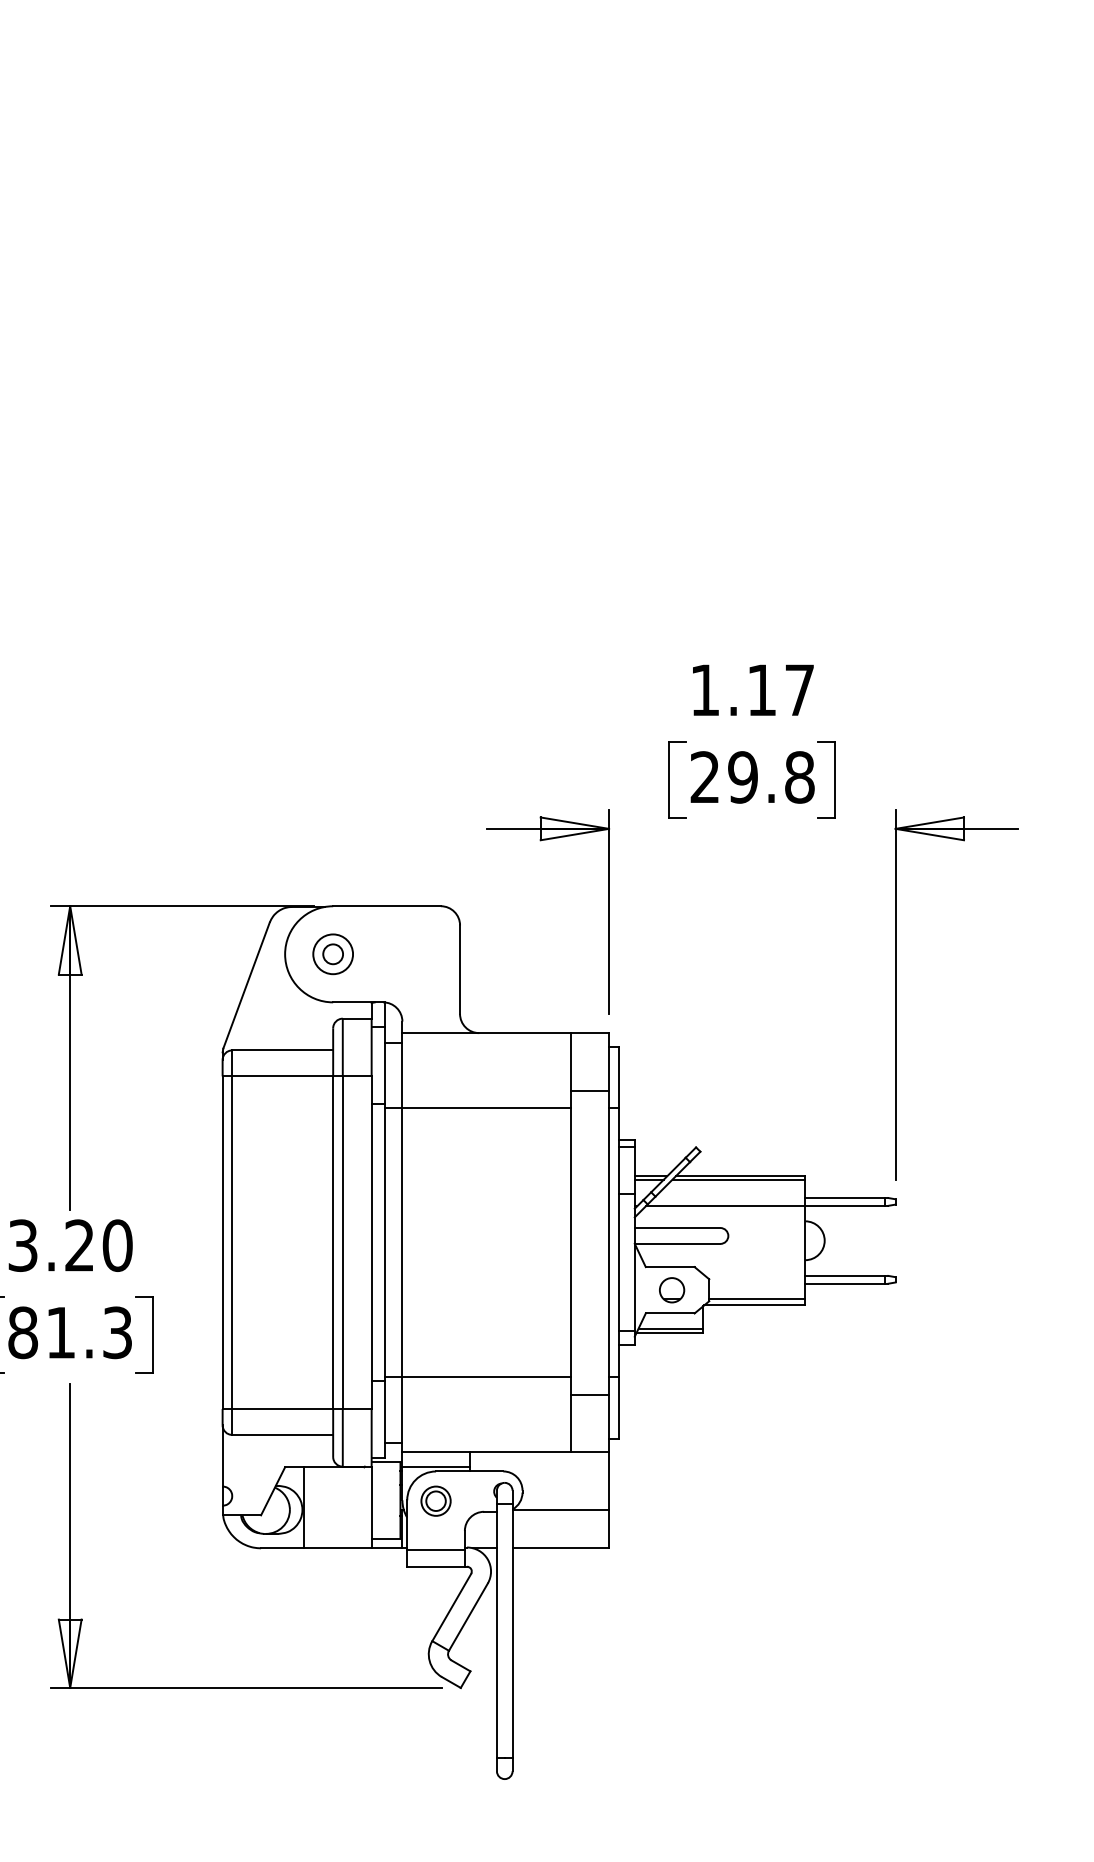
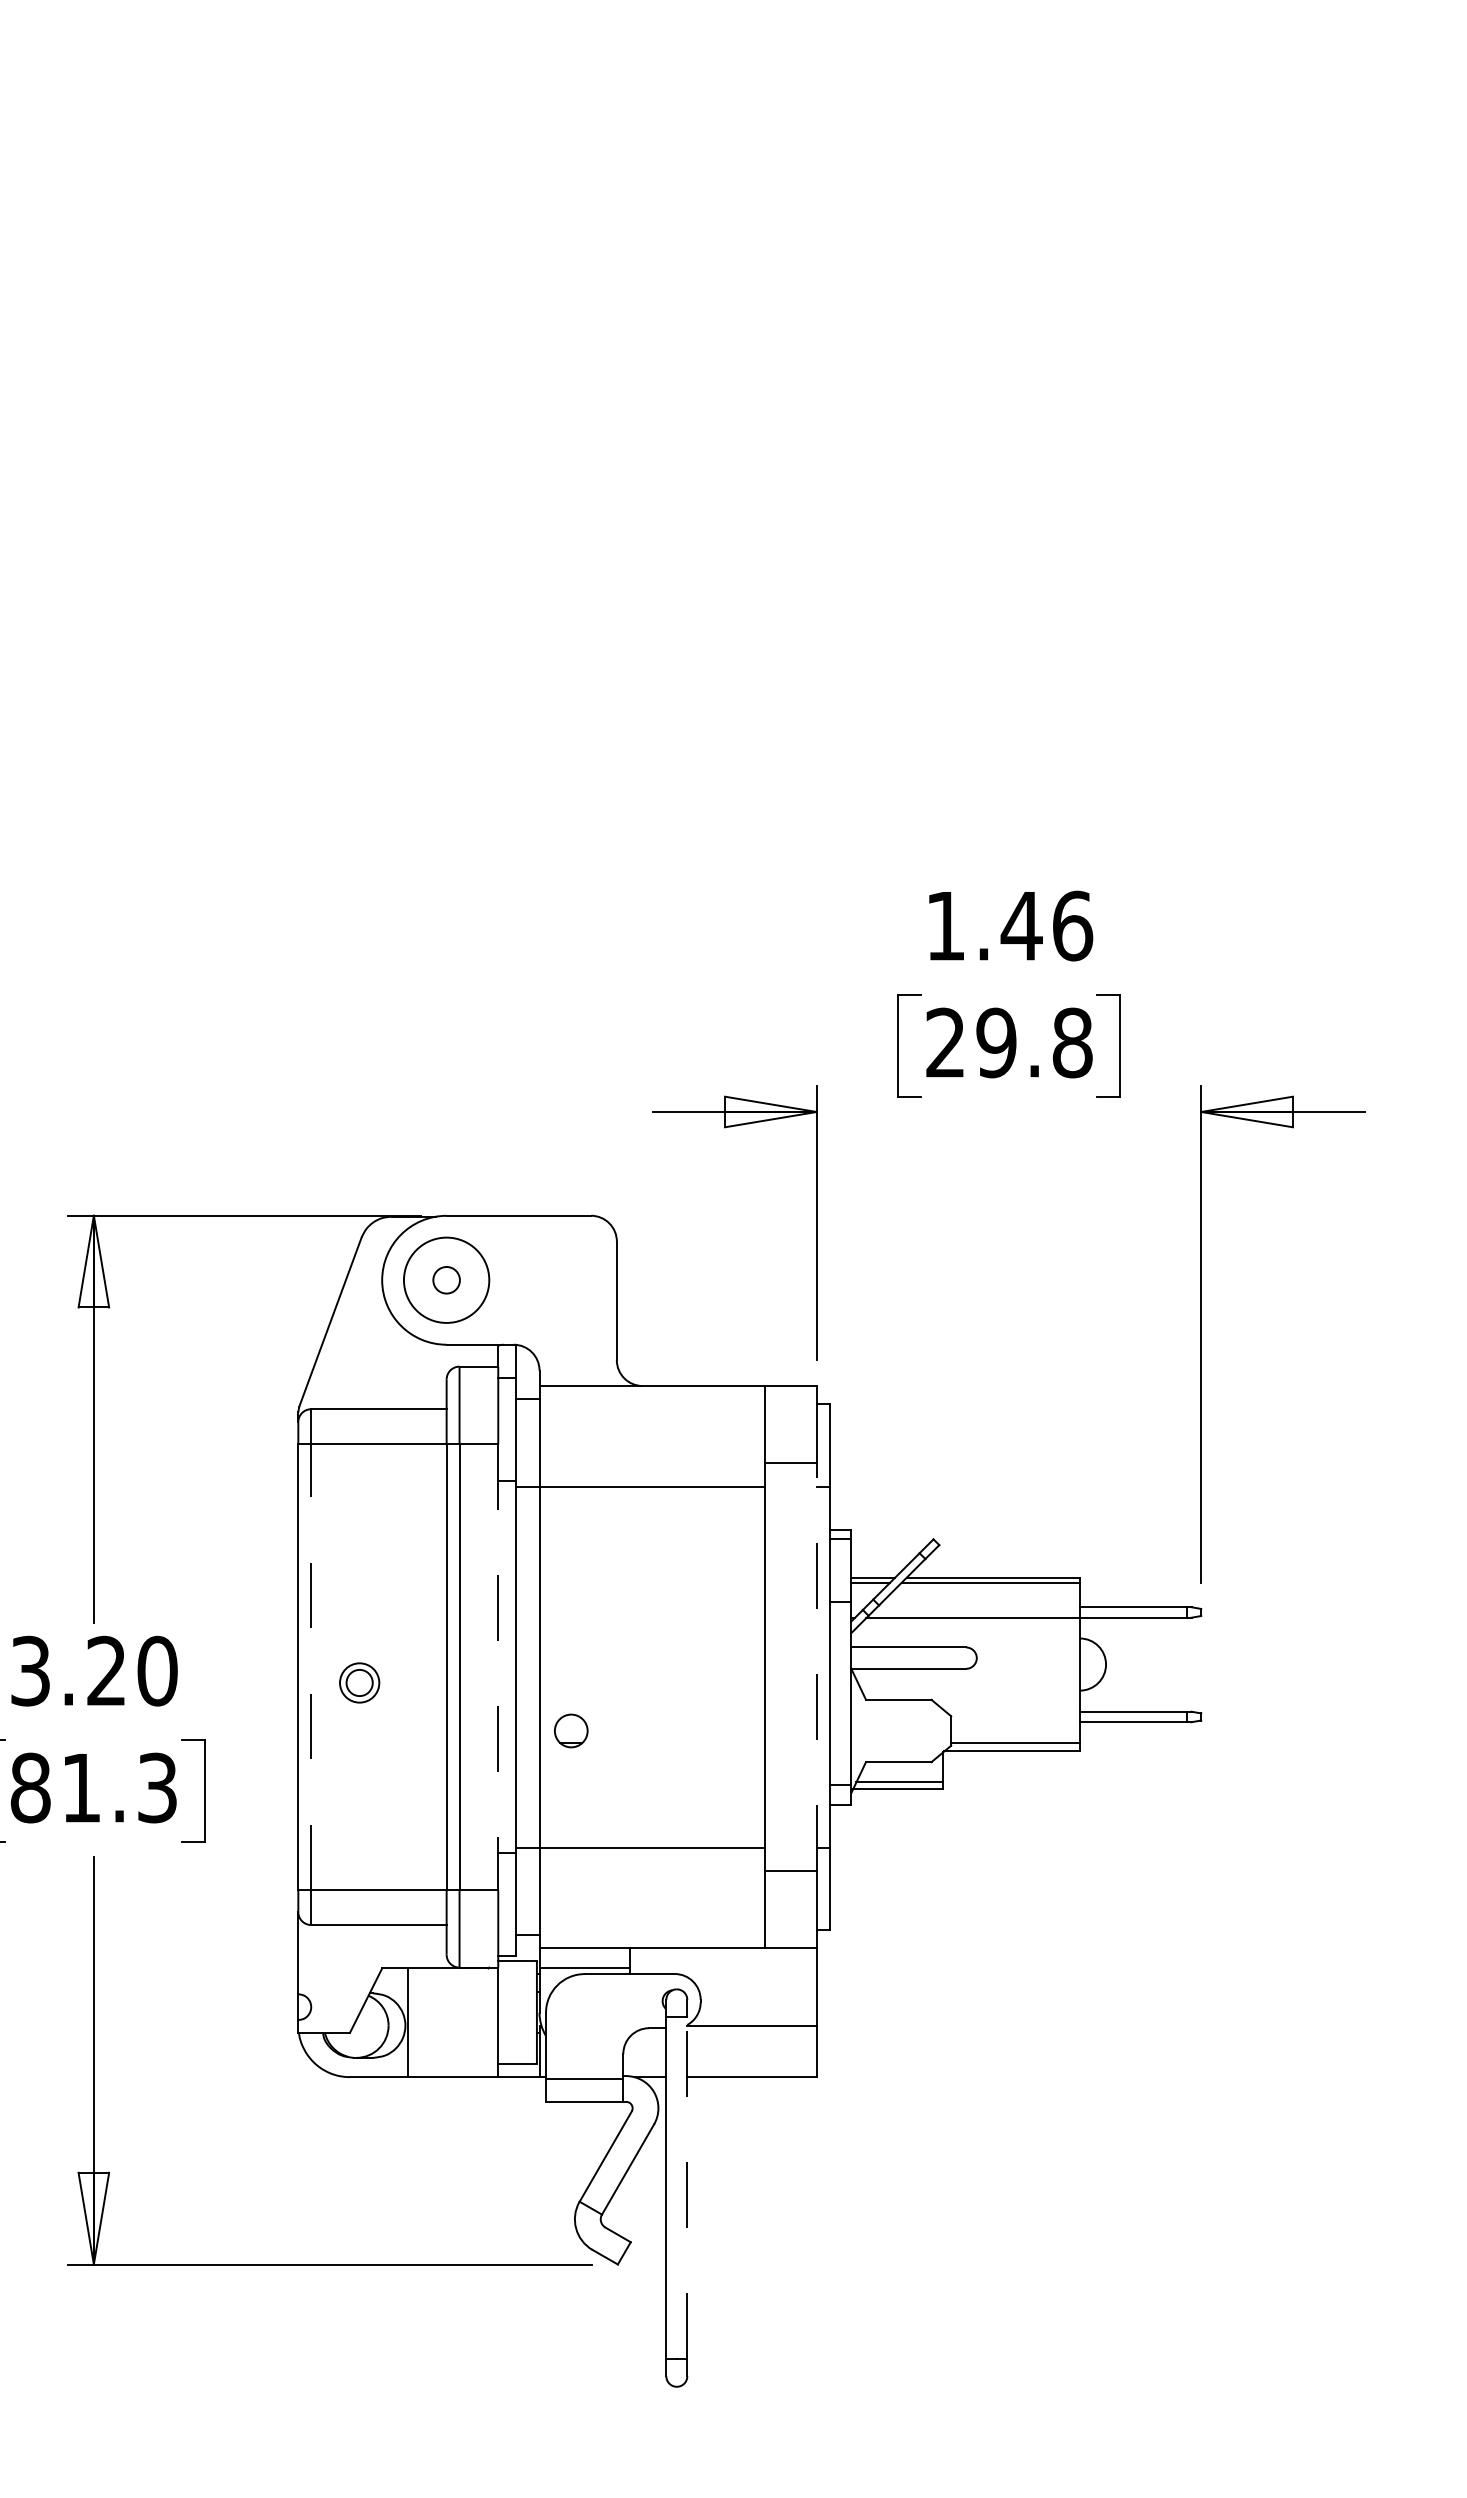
text: (780, 689) -> (1046, 925), 1.17 -> 1.46
circle: (333, 953) -> (446, 1279), size x1.6
line: (232, 1242) -> (311, 1666), solid -> dashed
line: (371, 1242) -> (498, 1667), solid -> dashed
line: (608, 1242) -> (816, 1667), solid -> dashed
part: (672, 1289) -> (571, 1730), moved
part: (435, 1500) -> (359, 1682), moved
line: (512, 1631) -> (687, 2188), solid -> dashed

